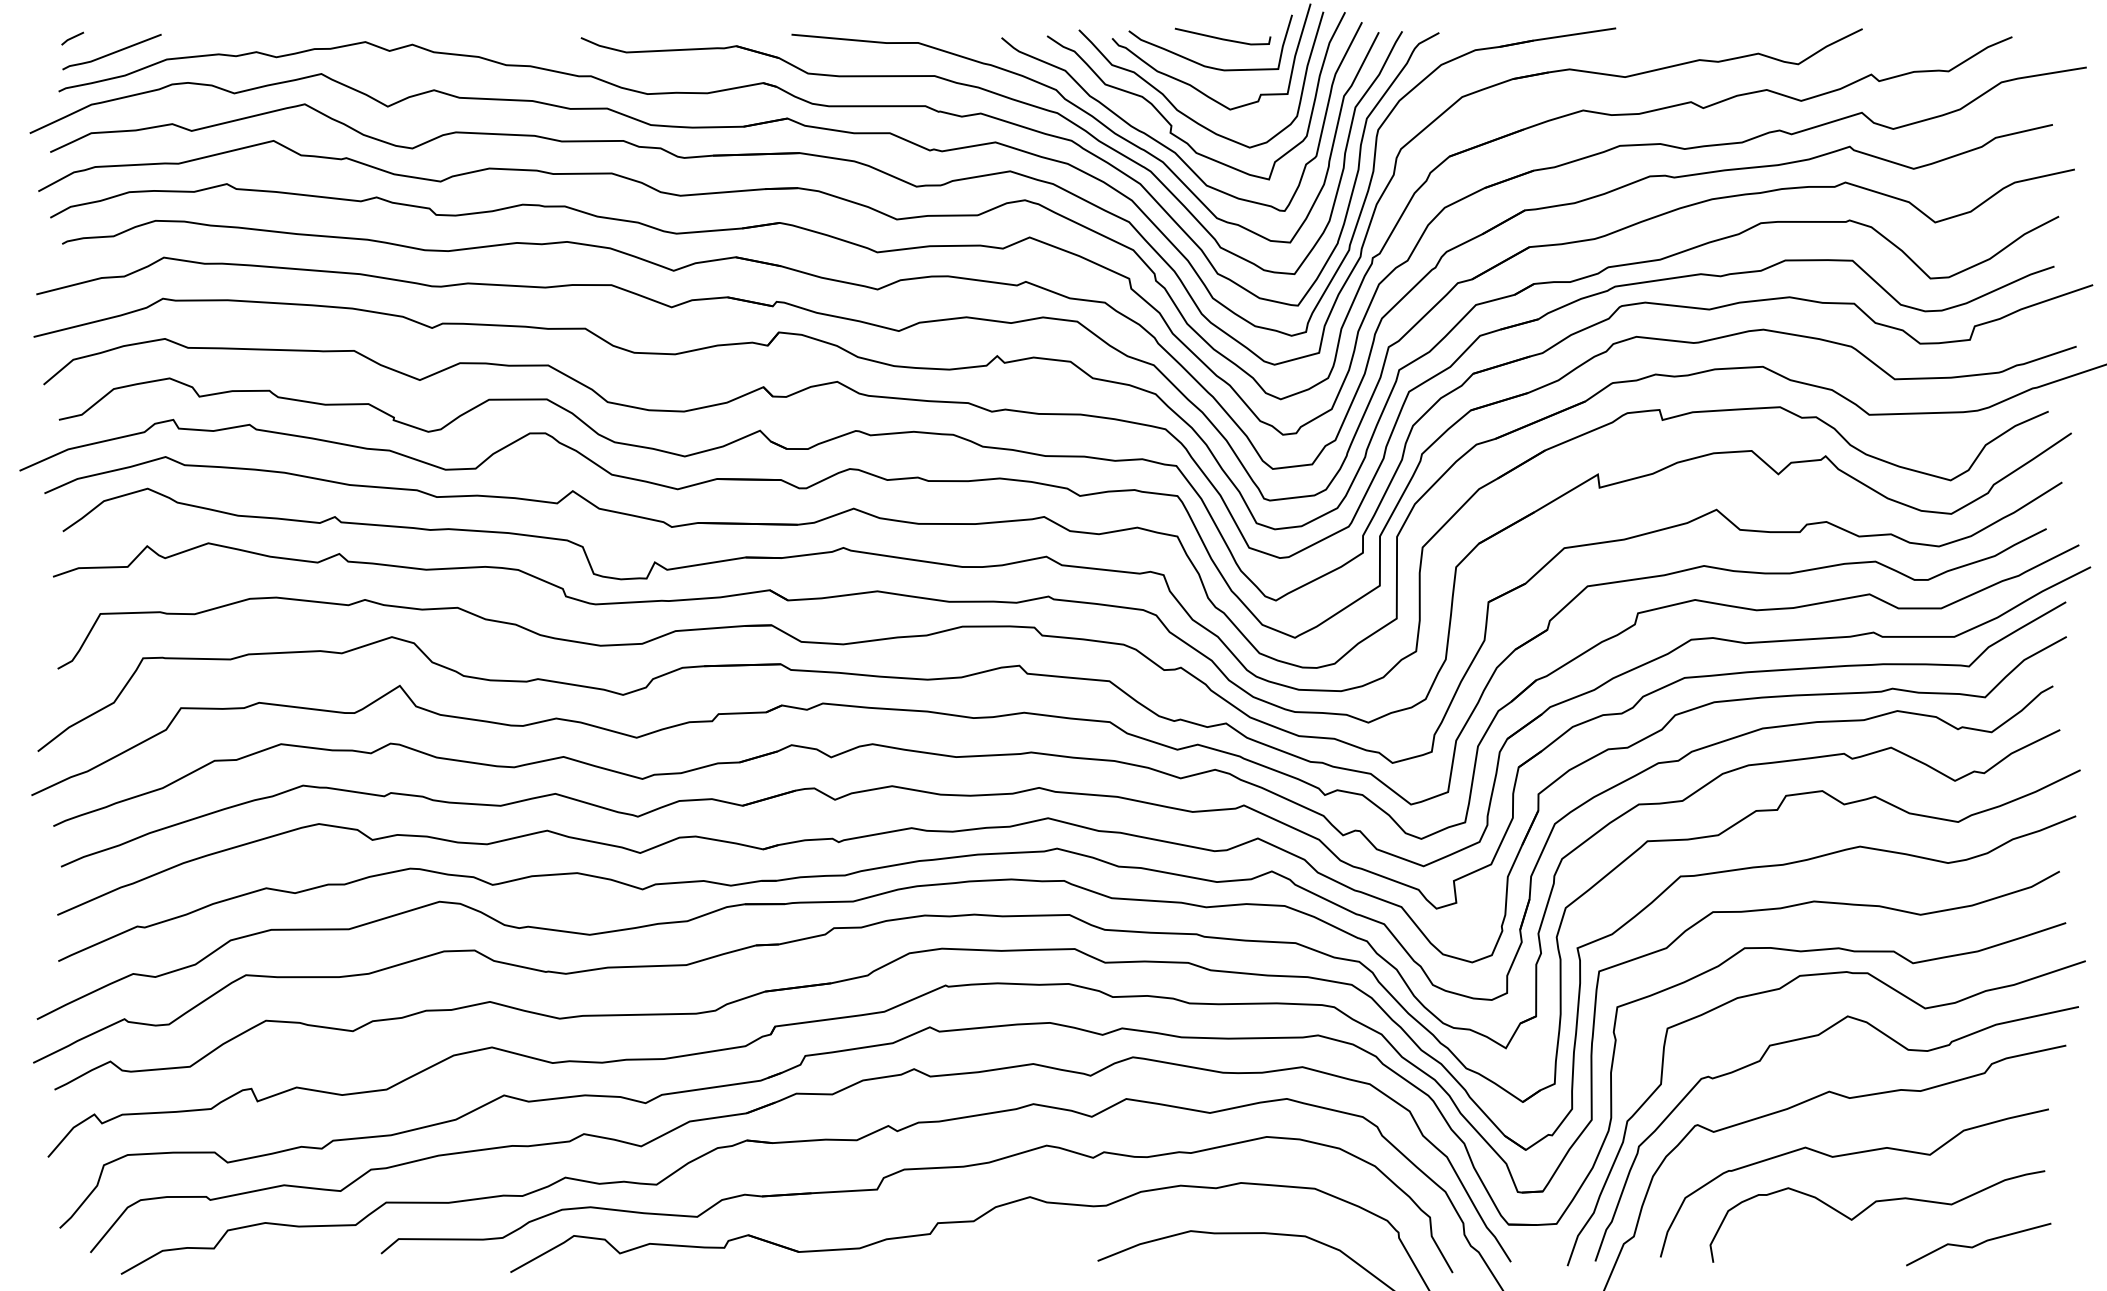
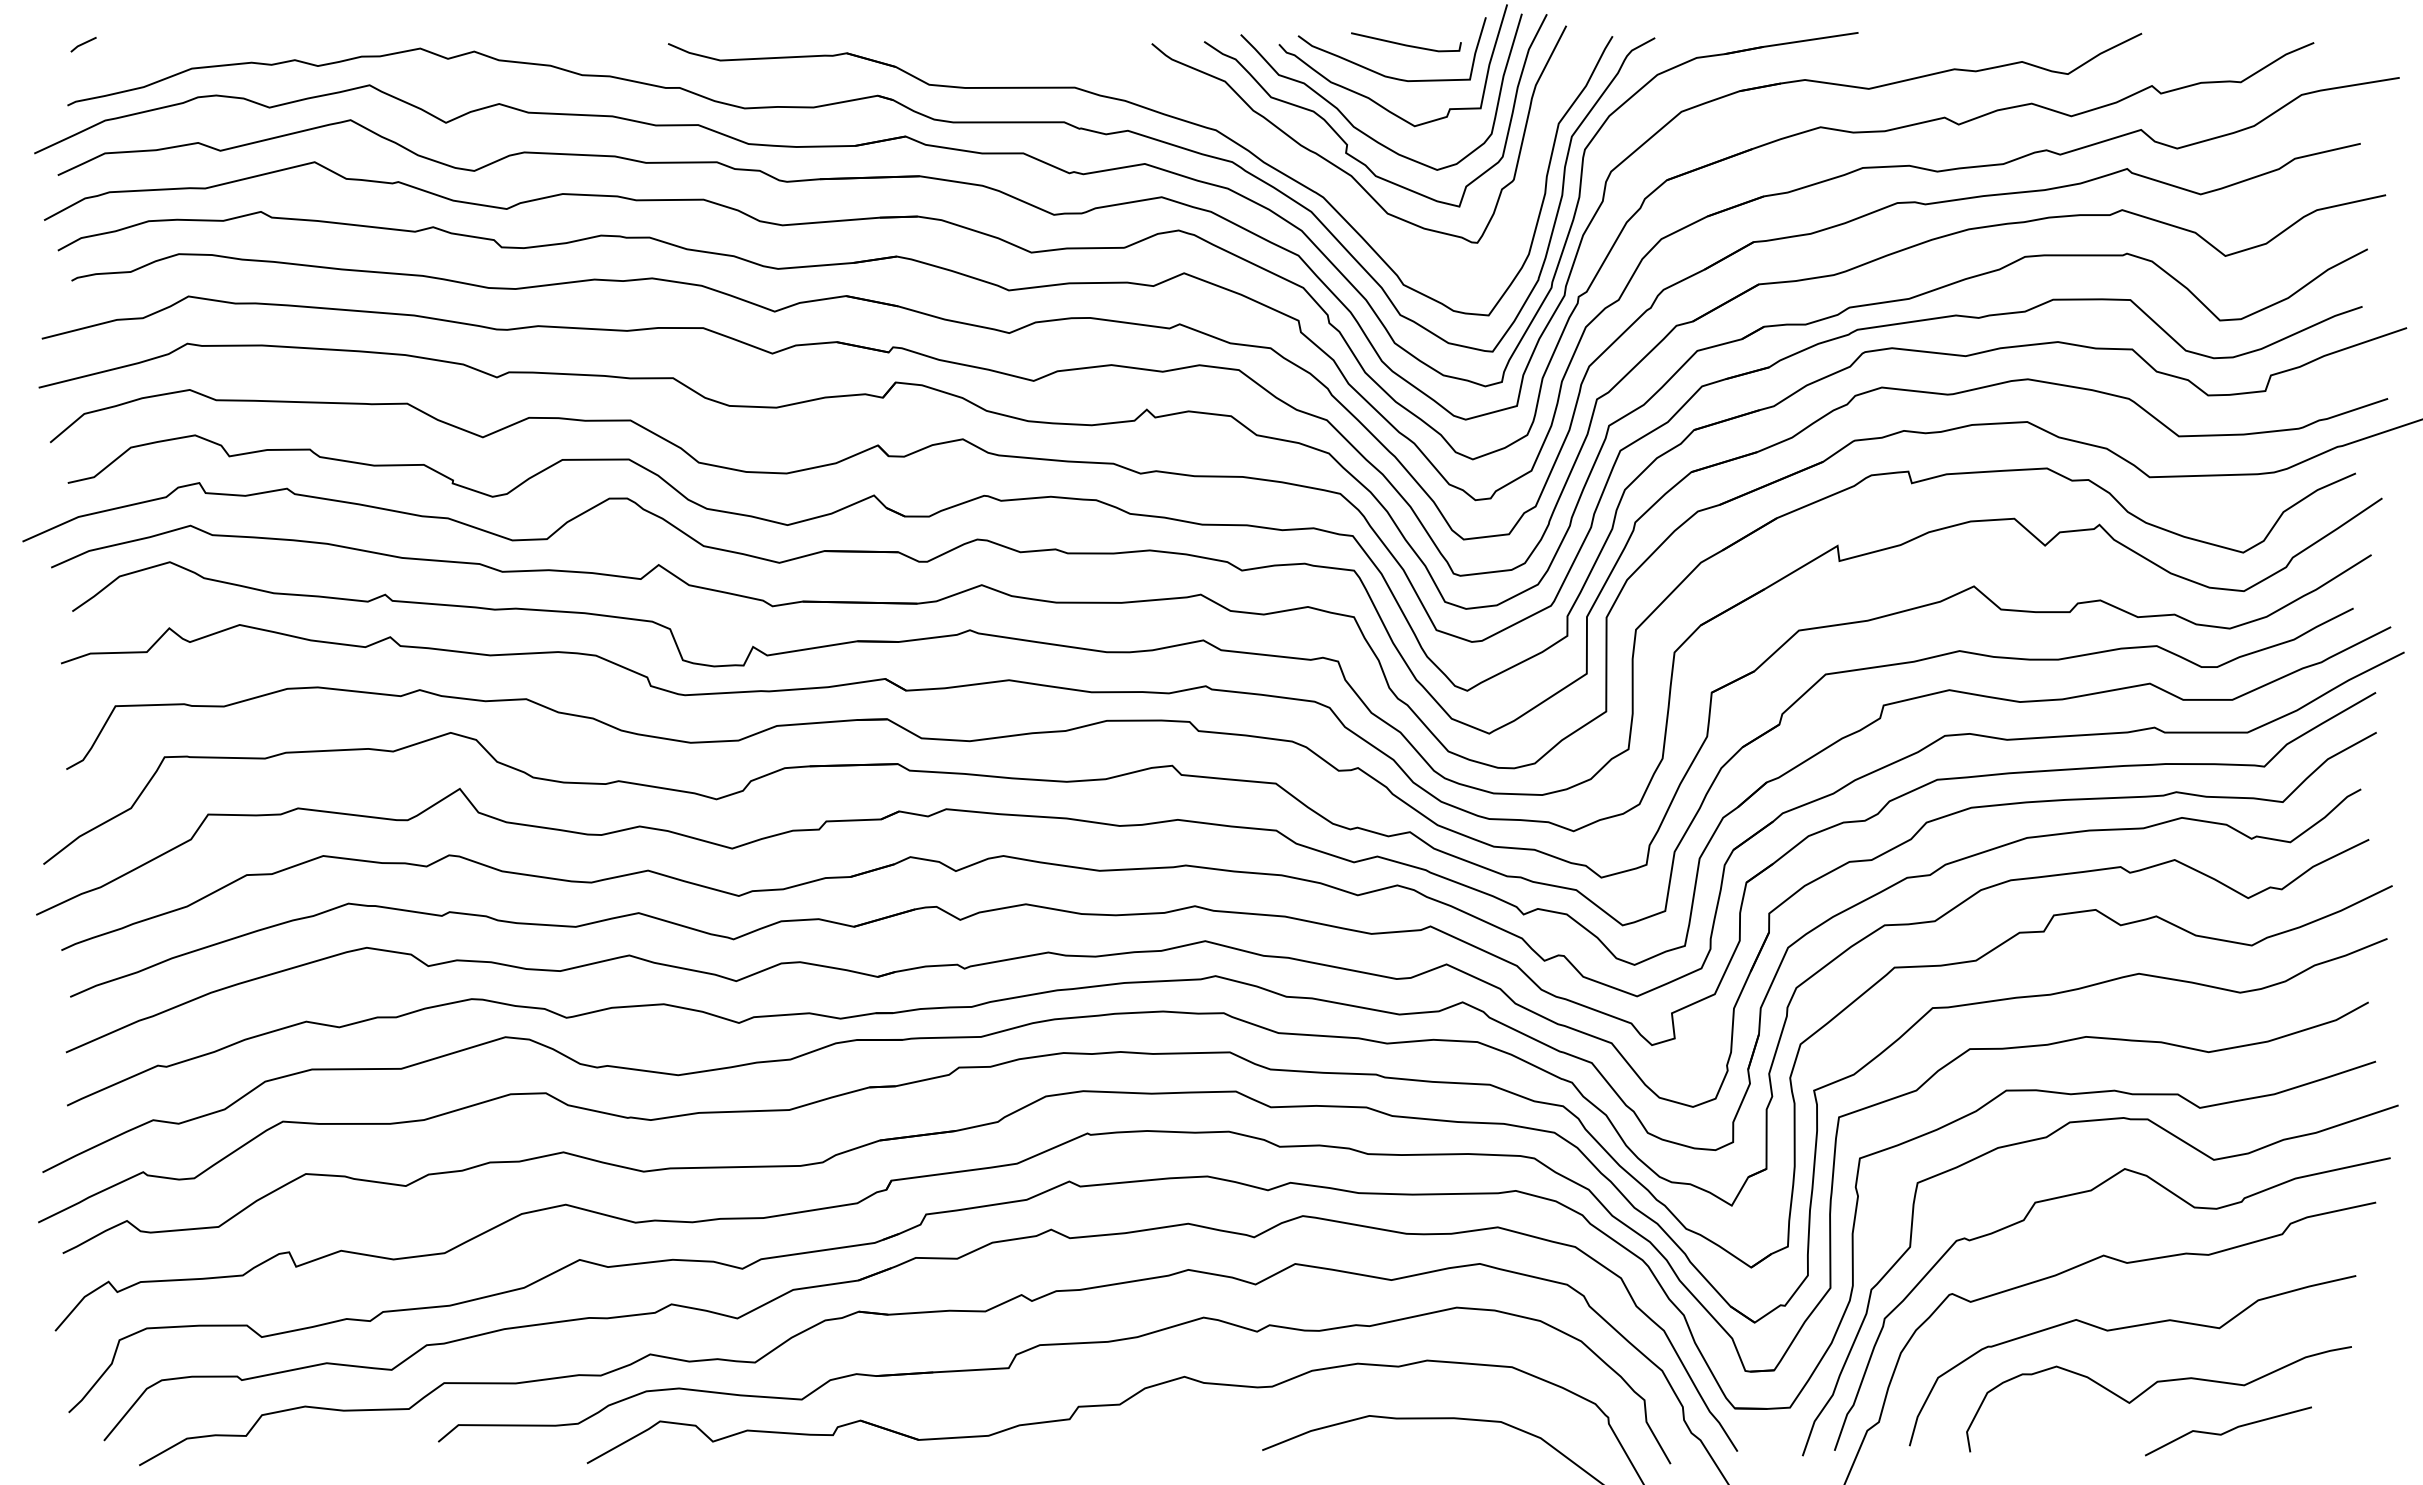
line: (111, 52) -> (128, 60), removed
curve: (1096, 121) -> (1261, 139), removed
line: (1978, 1244) -> (2228, 1431), moved

